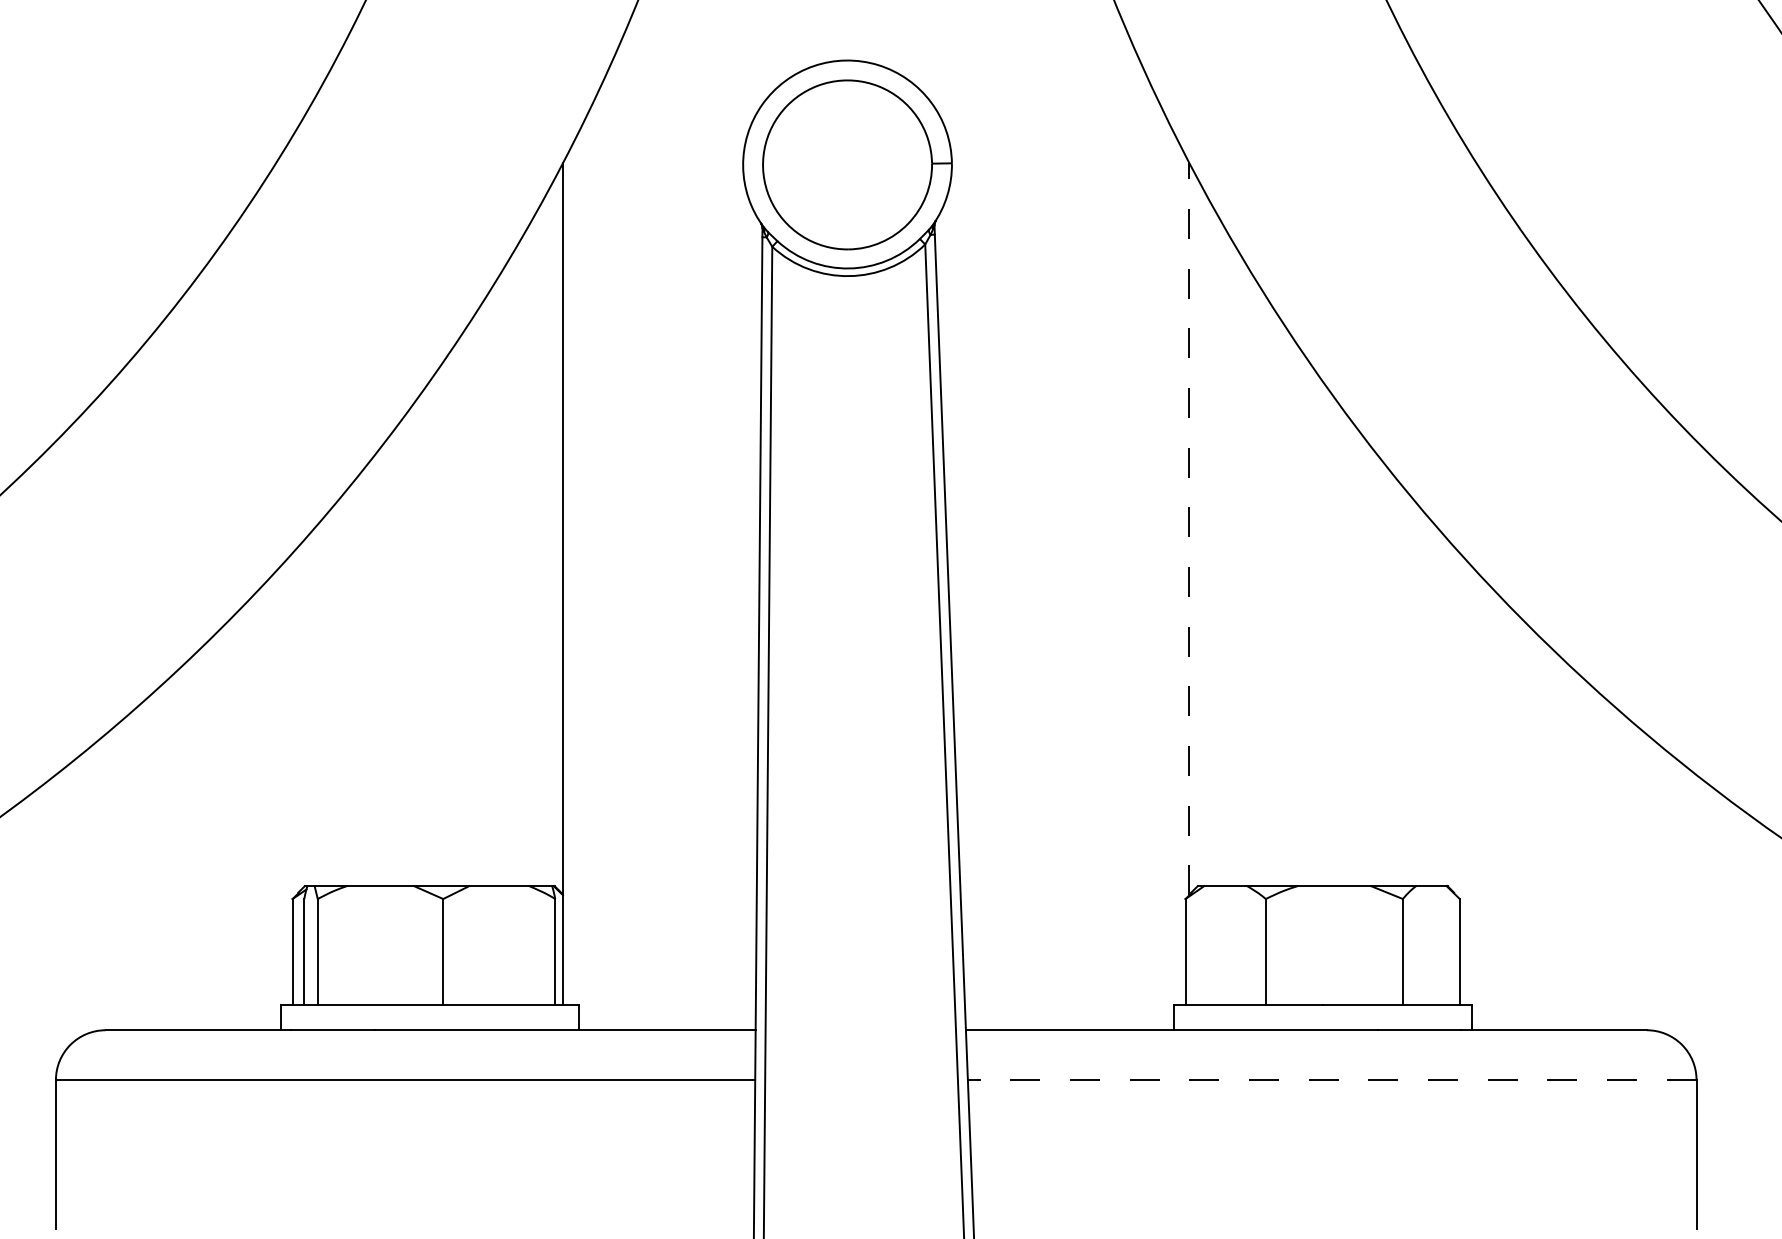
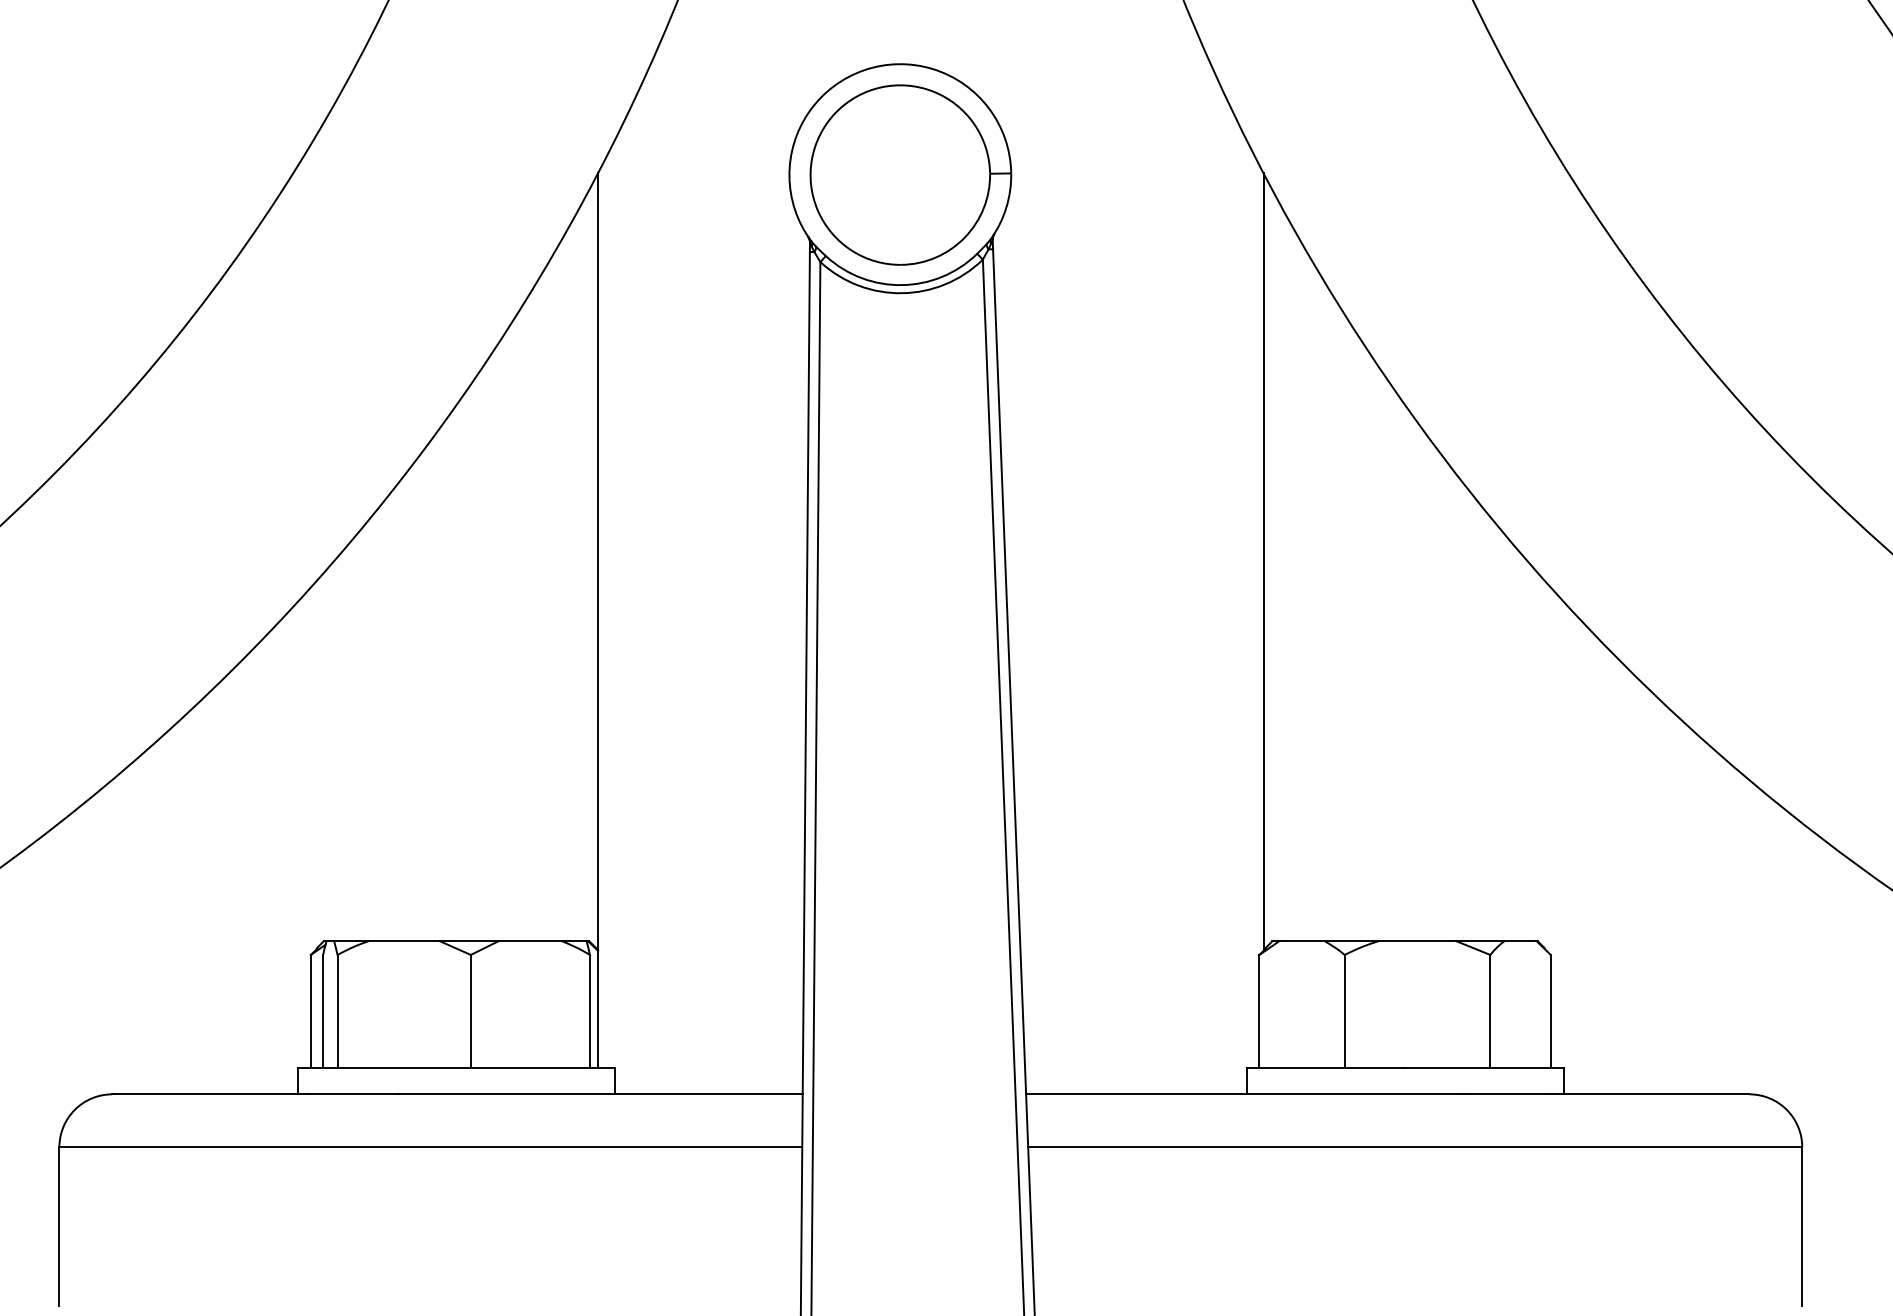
line: (1189, 528) -> (1263, 561), dashed -> solid
line: (1331, 1079) -> (1414, 1146), dashed -> solid

